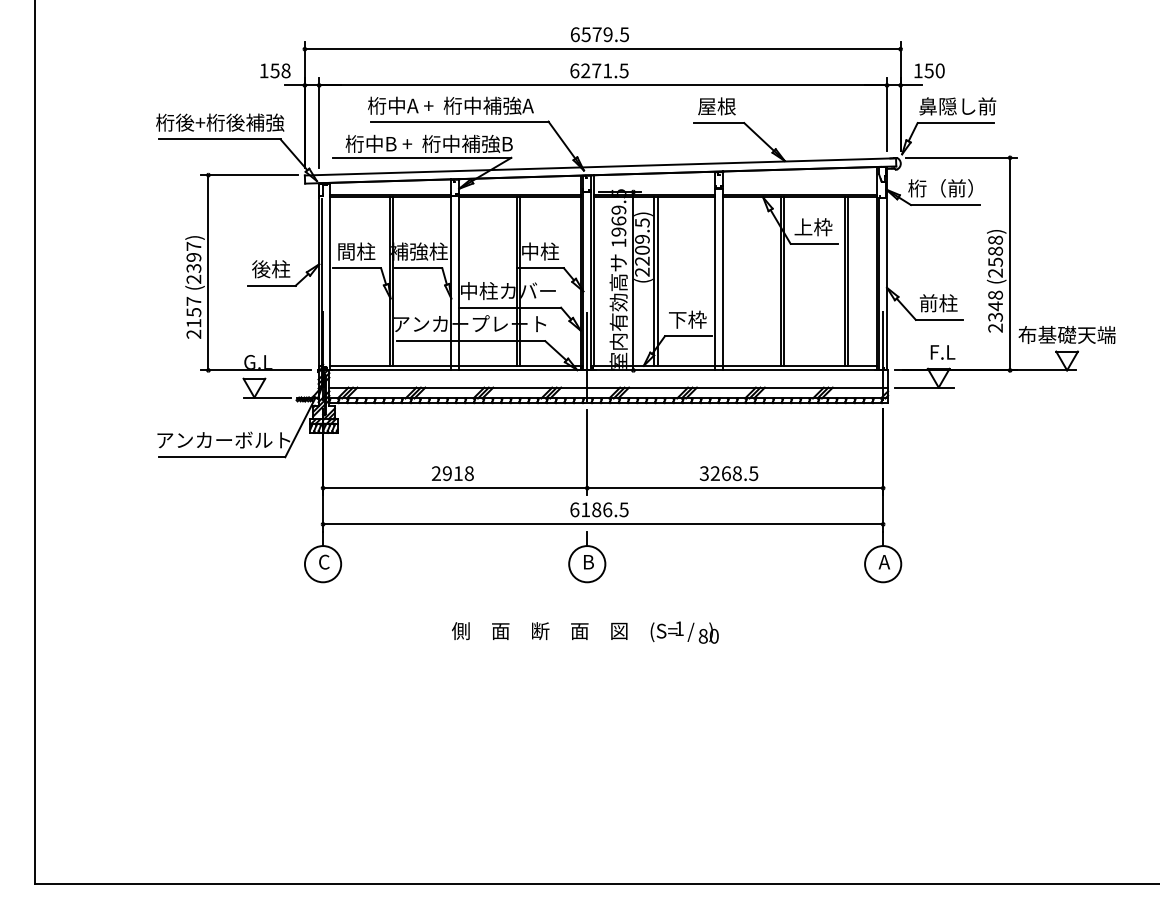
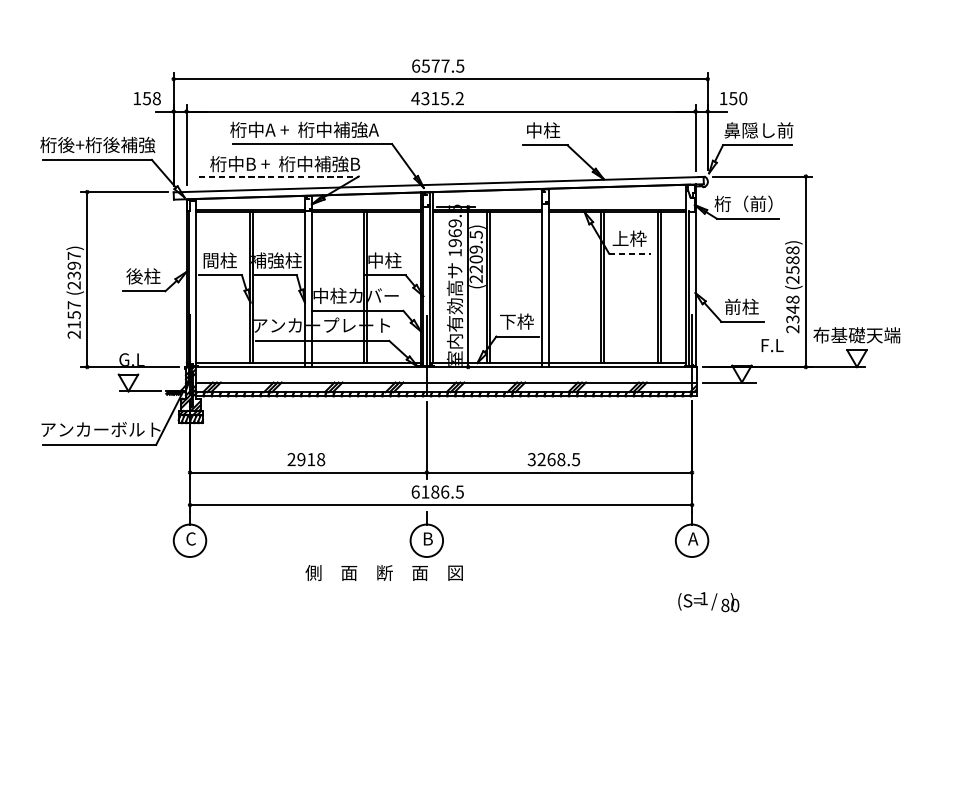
text: (607, 34) -> (444, 65), 6579.5 -> 6577.5
text: (598, 70) -> (436, 98), 6271.5 -> 4315.2
text: (716, 106) -> (542, 130), 屋根 -> 中柱
line: (422, 157) -> (279, 176), solid -> dashed
line: (814, 243) -> (630, 253), solid -> dashed
text: (942, 352) -> (772, 345), moved
text: (539, 631) -> (384, 573), moved
text: (684, 632) -> (708, 602), moved

